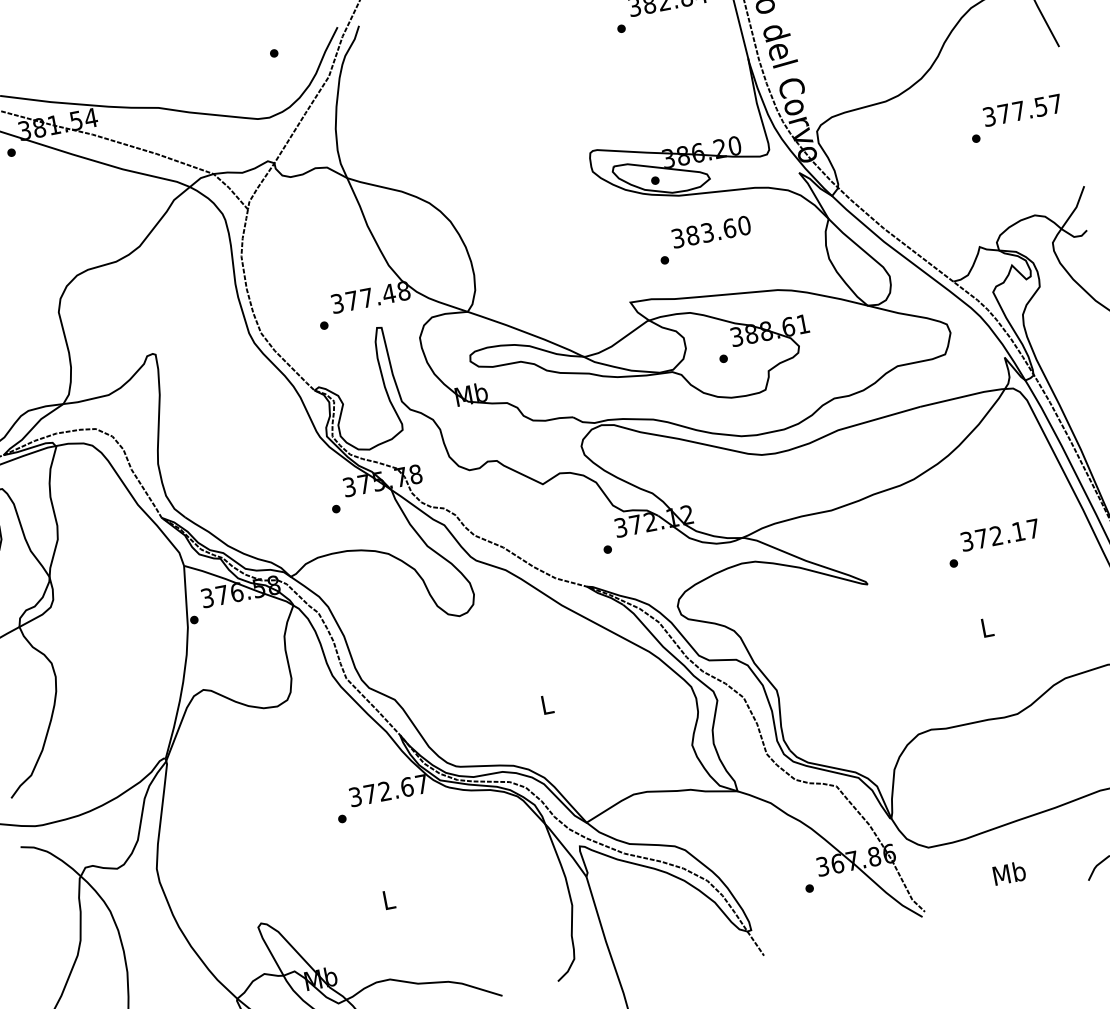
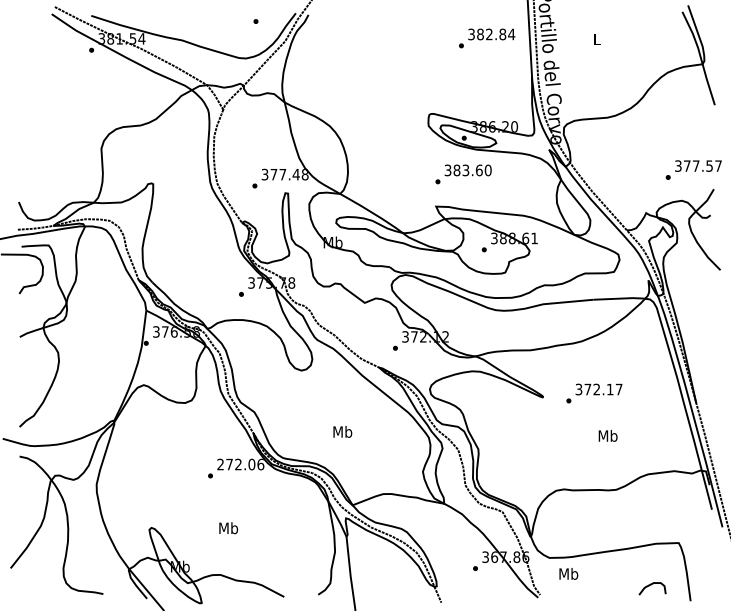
text: (1015, 117) -> (693, 169), moved
text: (704, 240) -> (463, 174), moved
text: (993, 543) -> (594, 393), moved
text: (985, 626) -> (607, 435), L -> Mb
text: (546, 703) -> (342, 431), L -> Mb
text: (388, 790) -> (240, 464), 372.67 -> 272.06
text: (1008, 872) -> (568, 573), moved
text: (388, 900) -> (228, 528), L -> Mb

